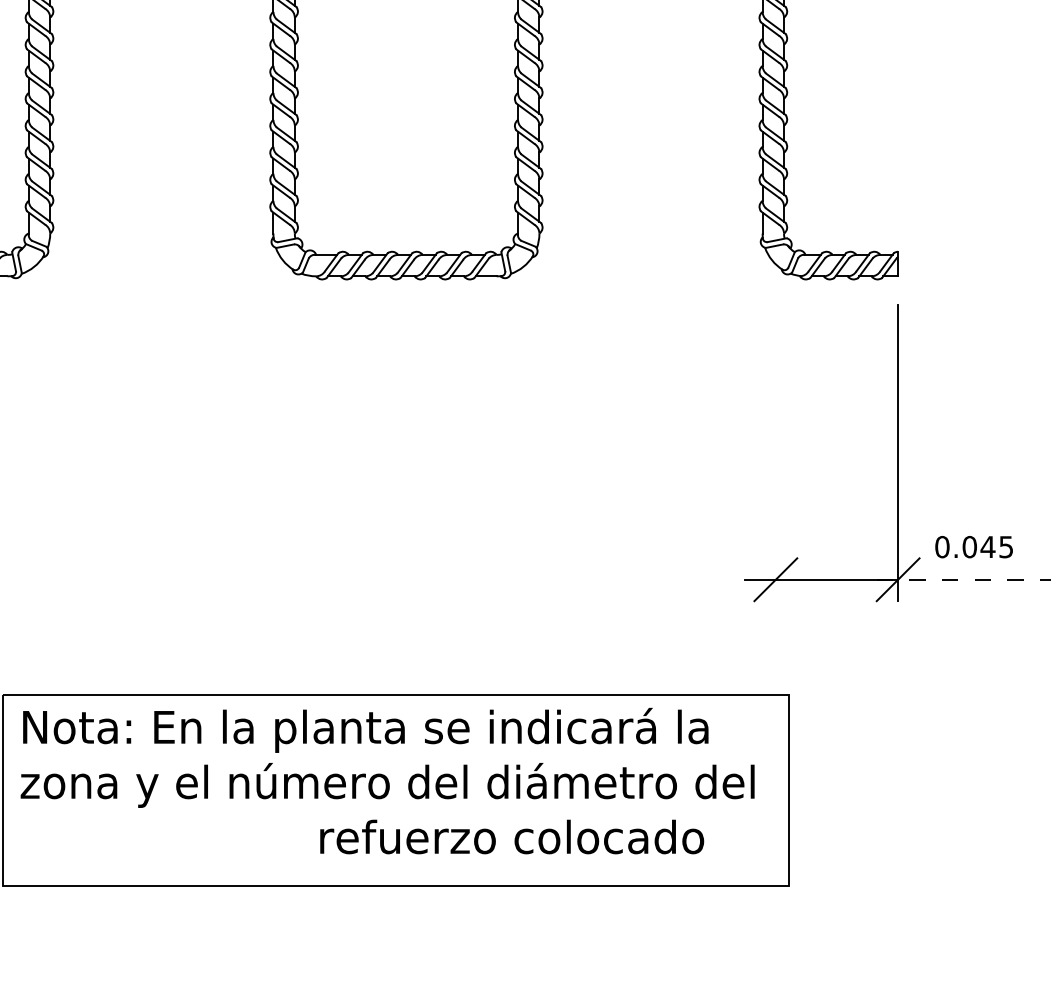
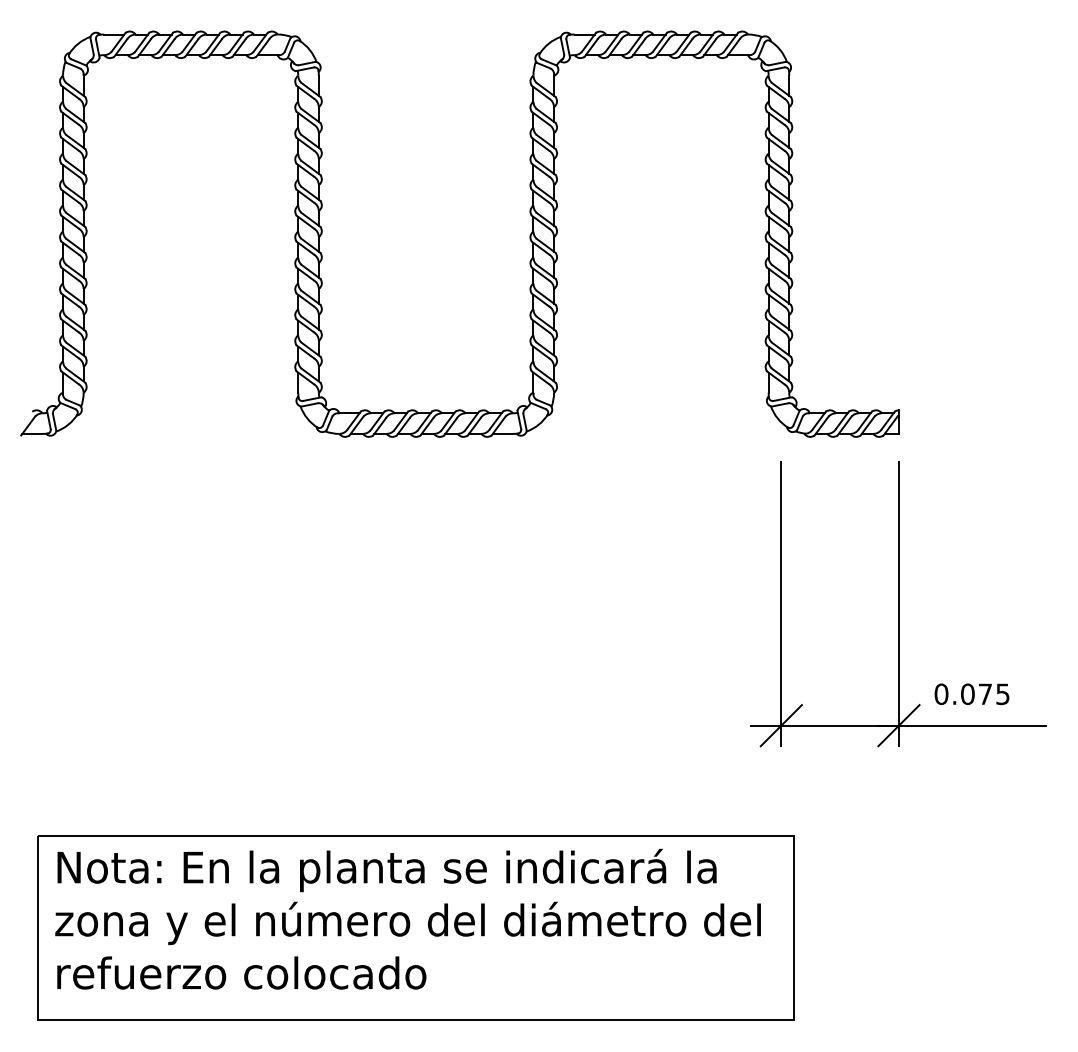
line: (775, 452) -> (781, 603), added
text: (988, 546) -> (985, 693), 0.045 -> 0.075
line: (964, 579) -> (962, 725), dashed -> solid
text: (511, 836) -> (241, 972), moved

